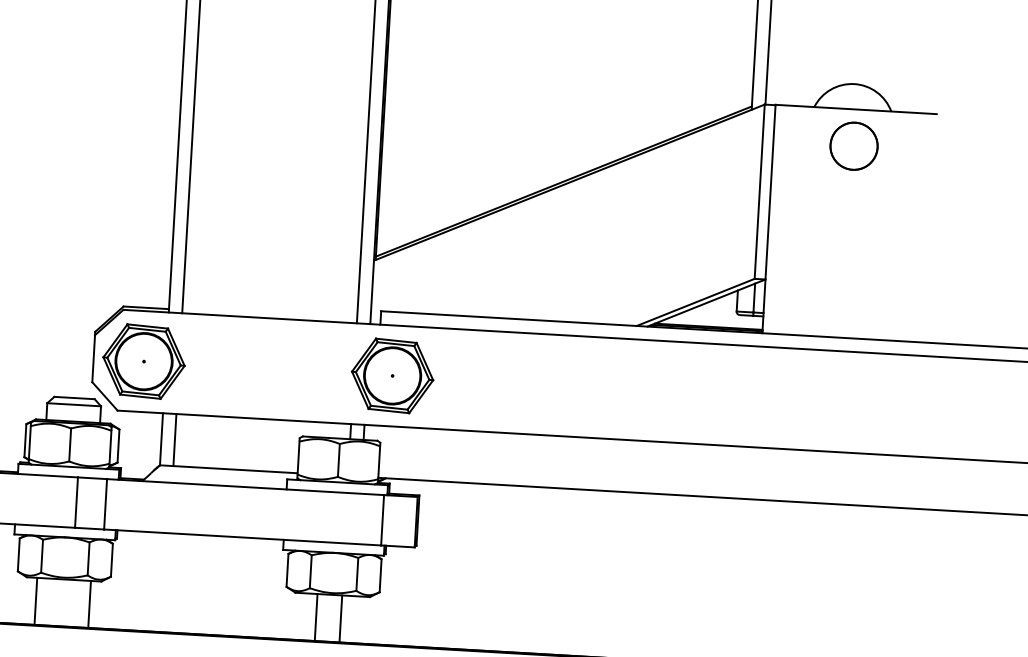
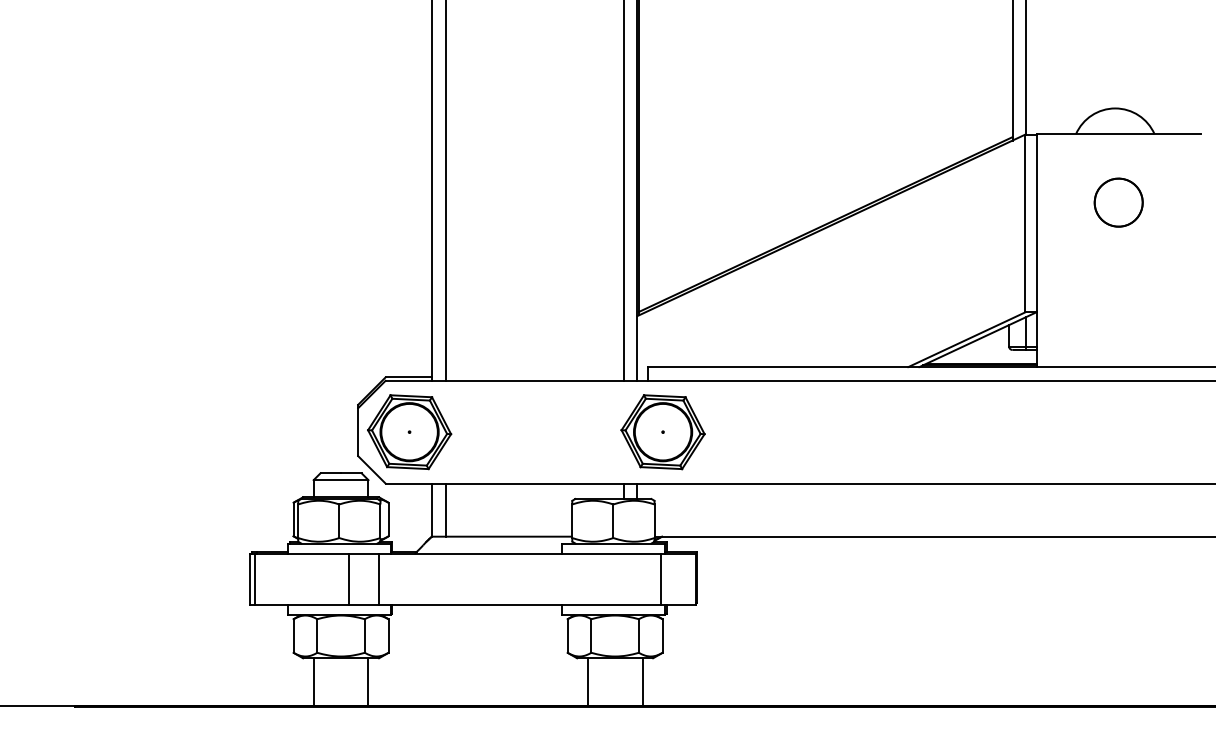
part: (853, 146) -> (1118, 202), moved
line: (316, 617) -> (642, 682), moved
line: (340, 619) -> (587, 682), moved

